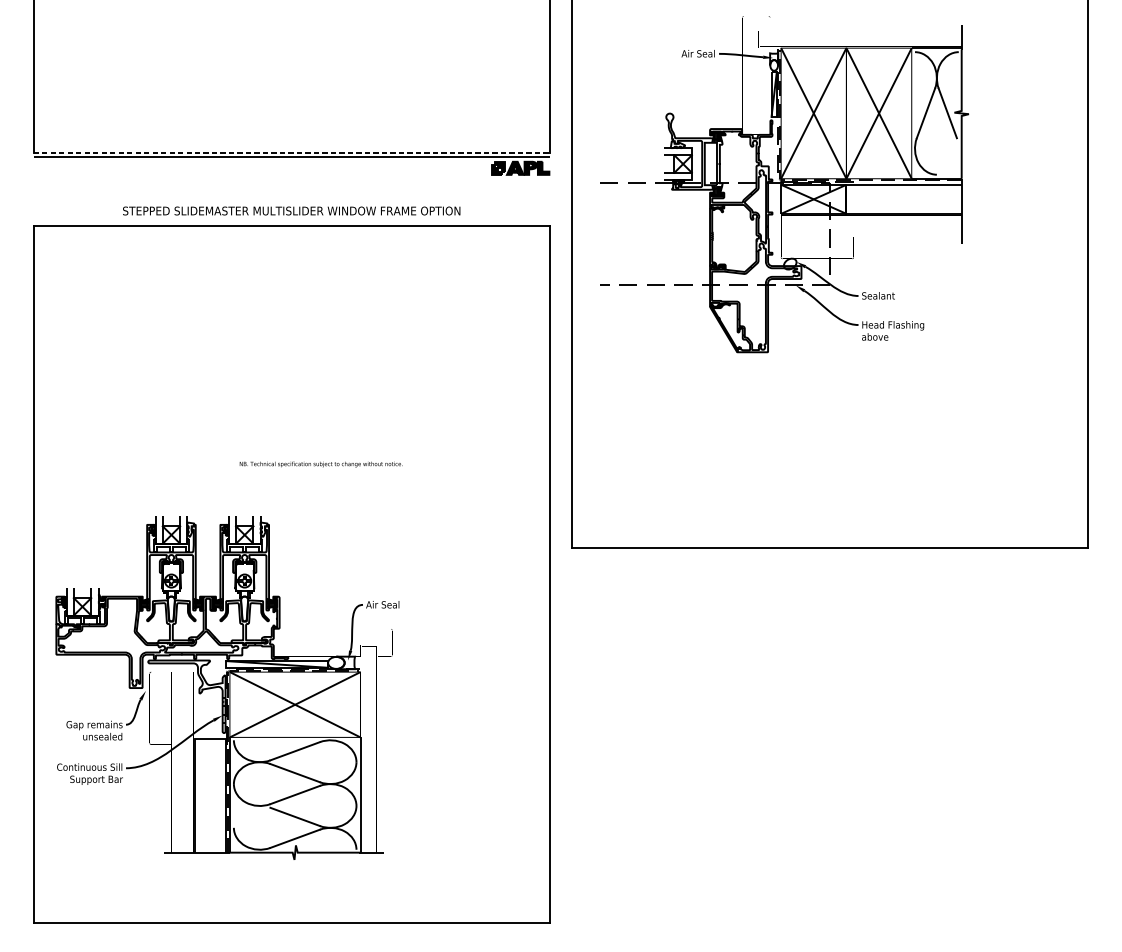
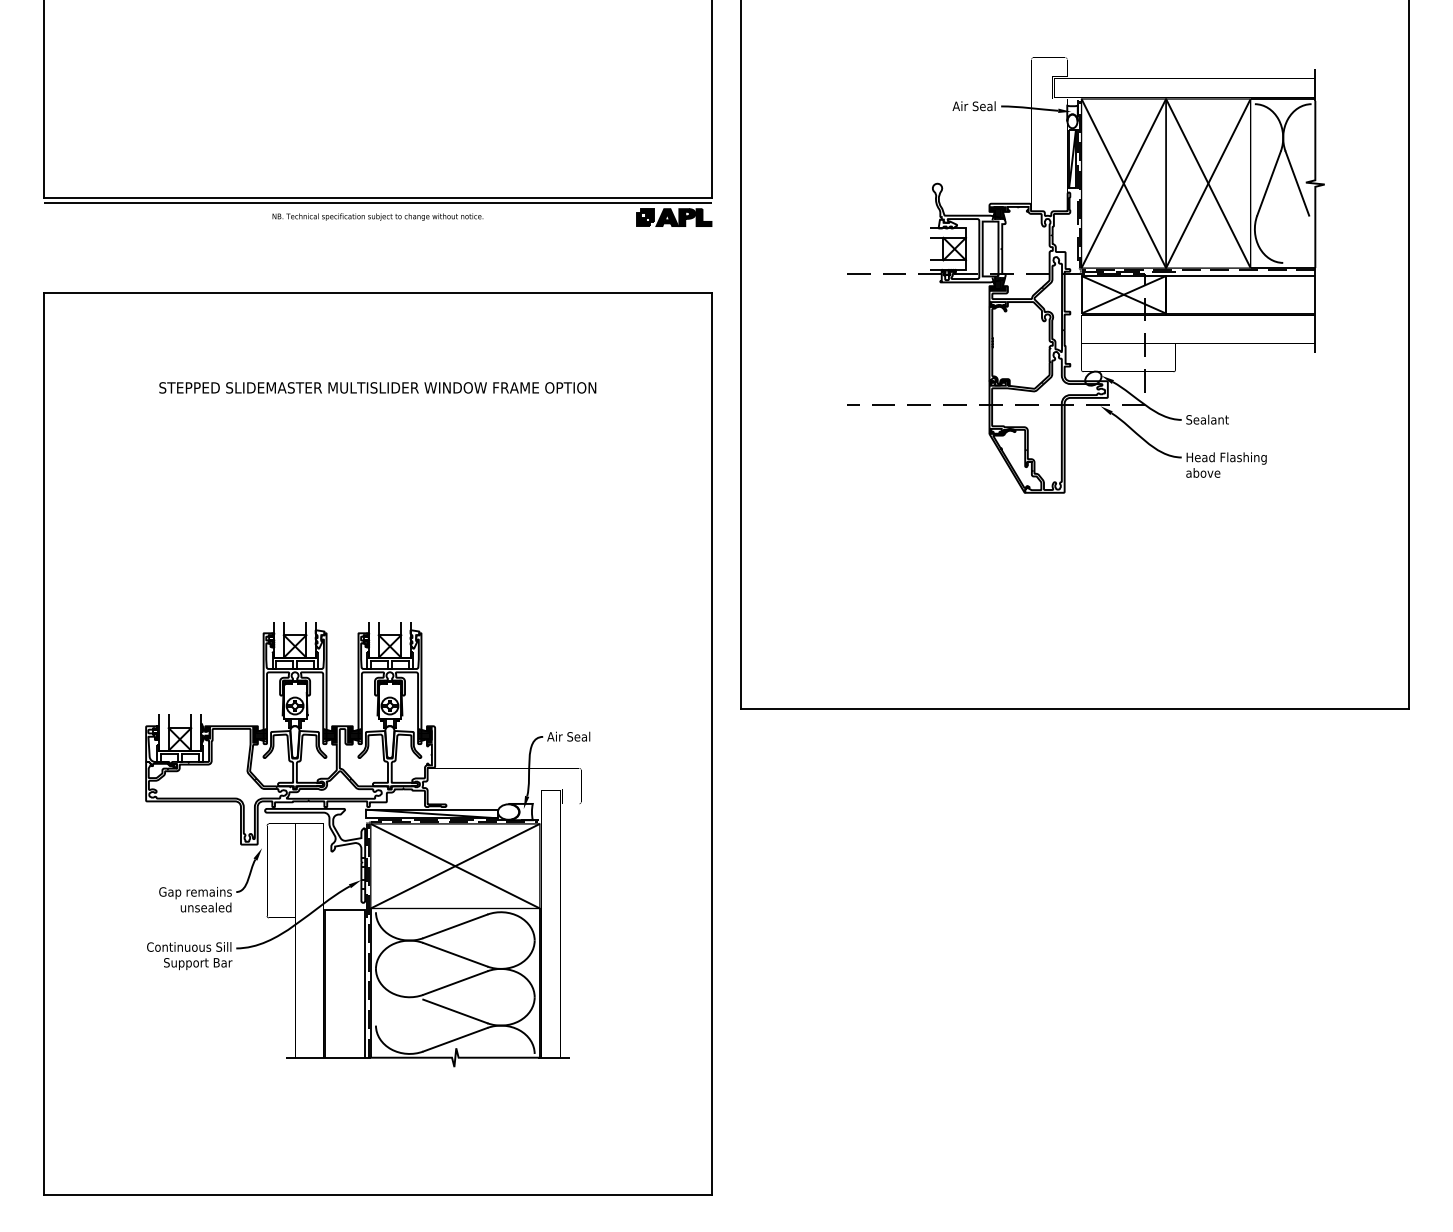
line: (292, 152) -> (378, 197), dashed -> solid
part: (784, 184) -> (1085, 275), moved
text: (291, 210) -> (377, 387), moved
text: (320, 464) -> (377, 216), moved
part: (227, 687) -> (367, 844), moved

